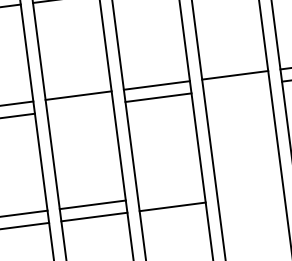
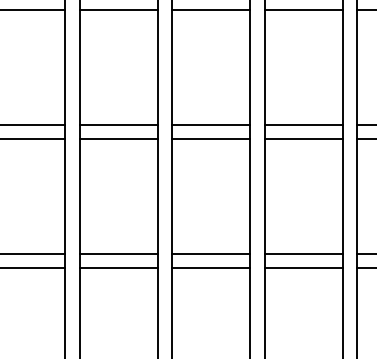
line: (236, 87) -> (303, 139), added
line: (80, 108) -> (118, 139), added
line: (249, 184) -> (303, 253), added
line: (171, 194) -> (211, 253), added
line: (250, 196) -> (303, 268), added

